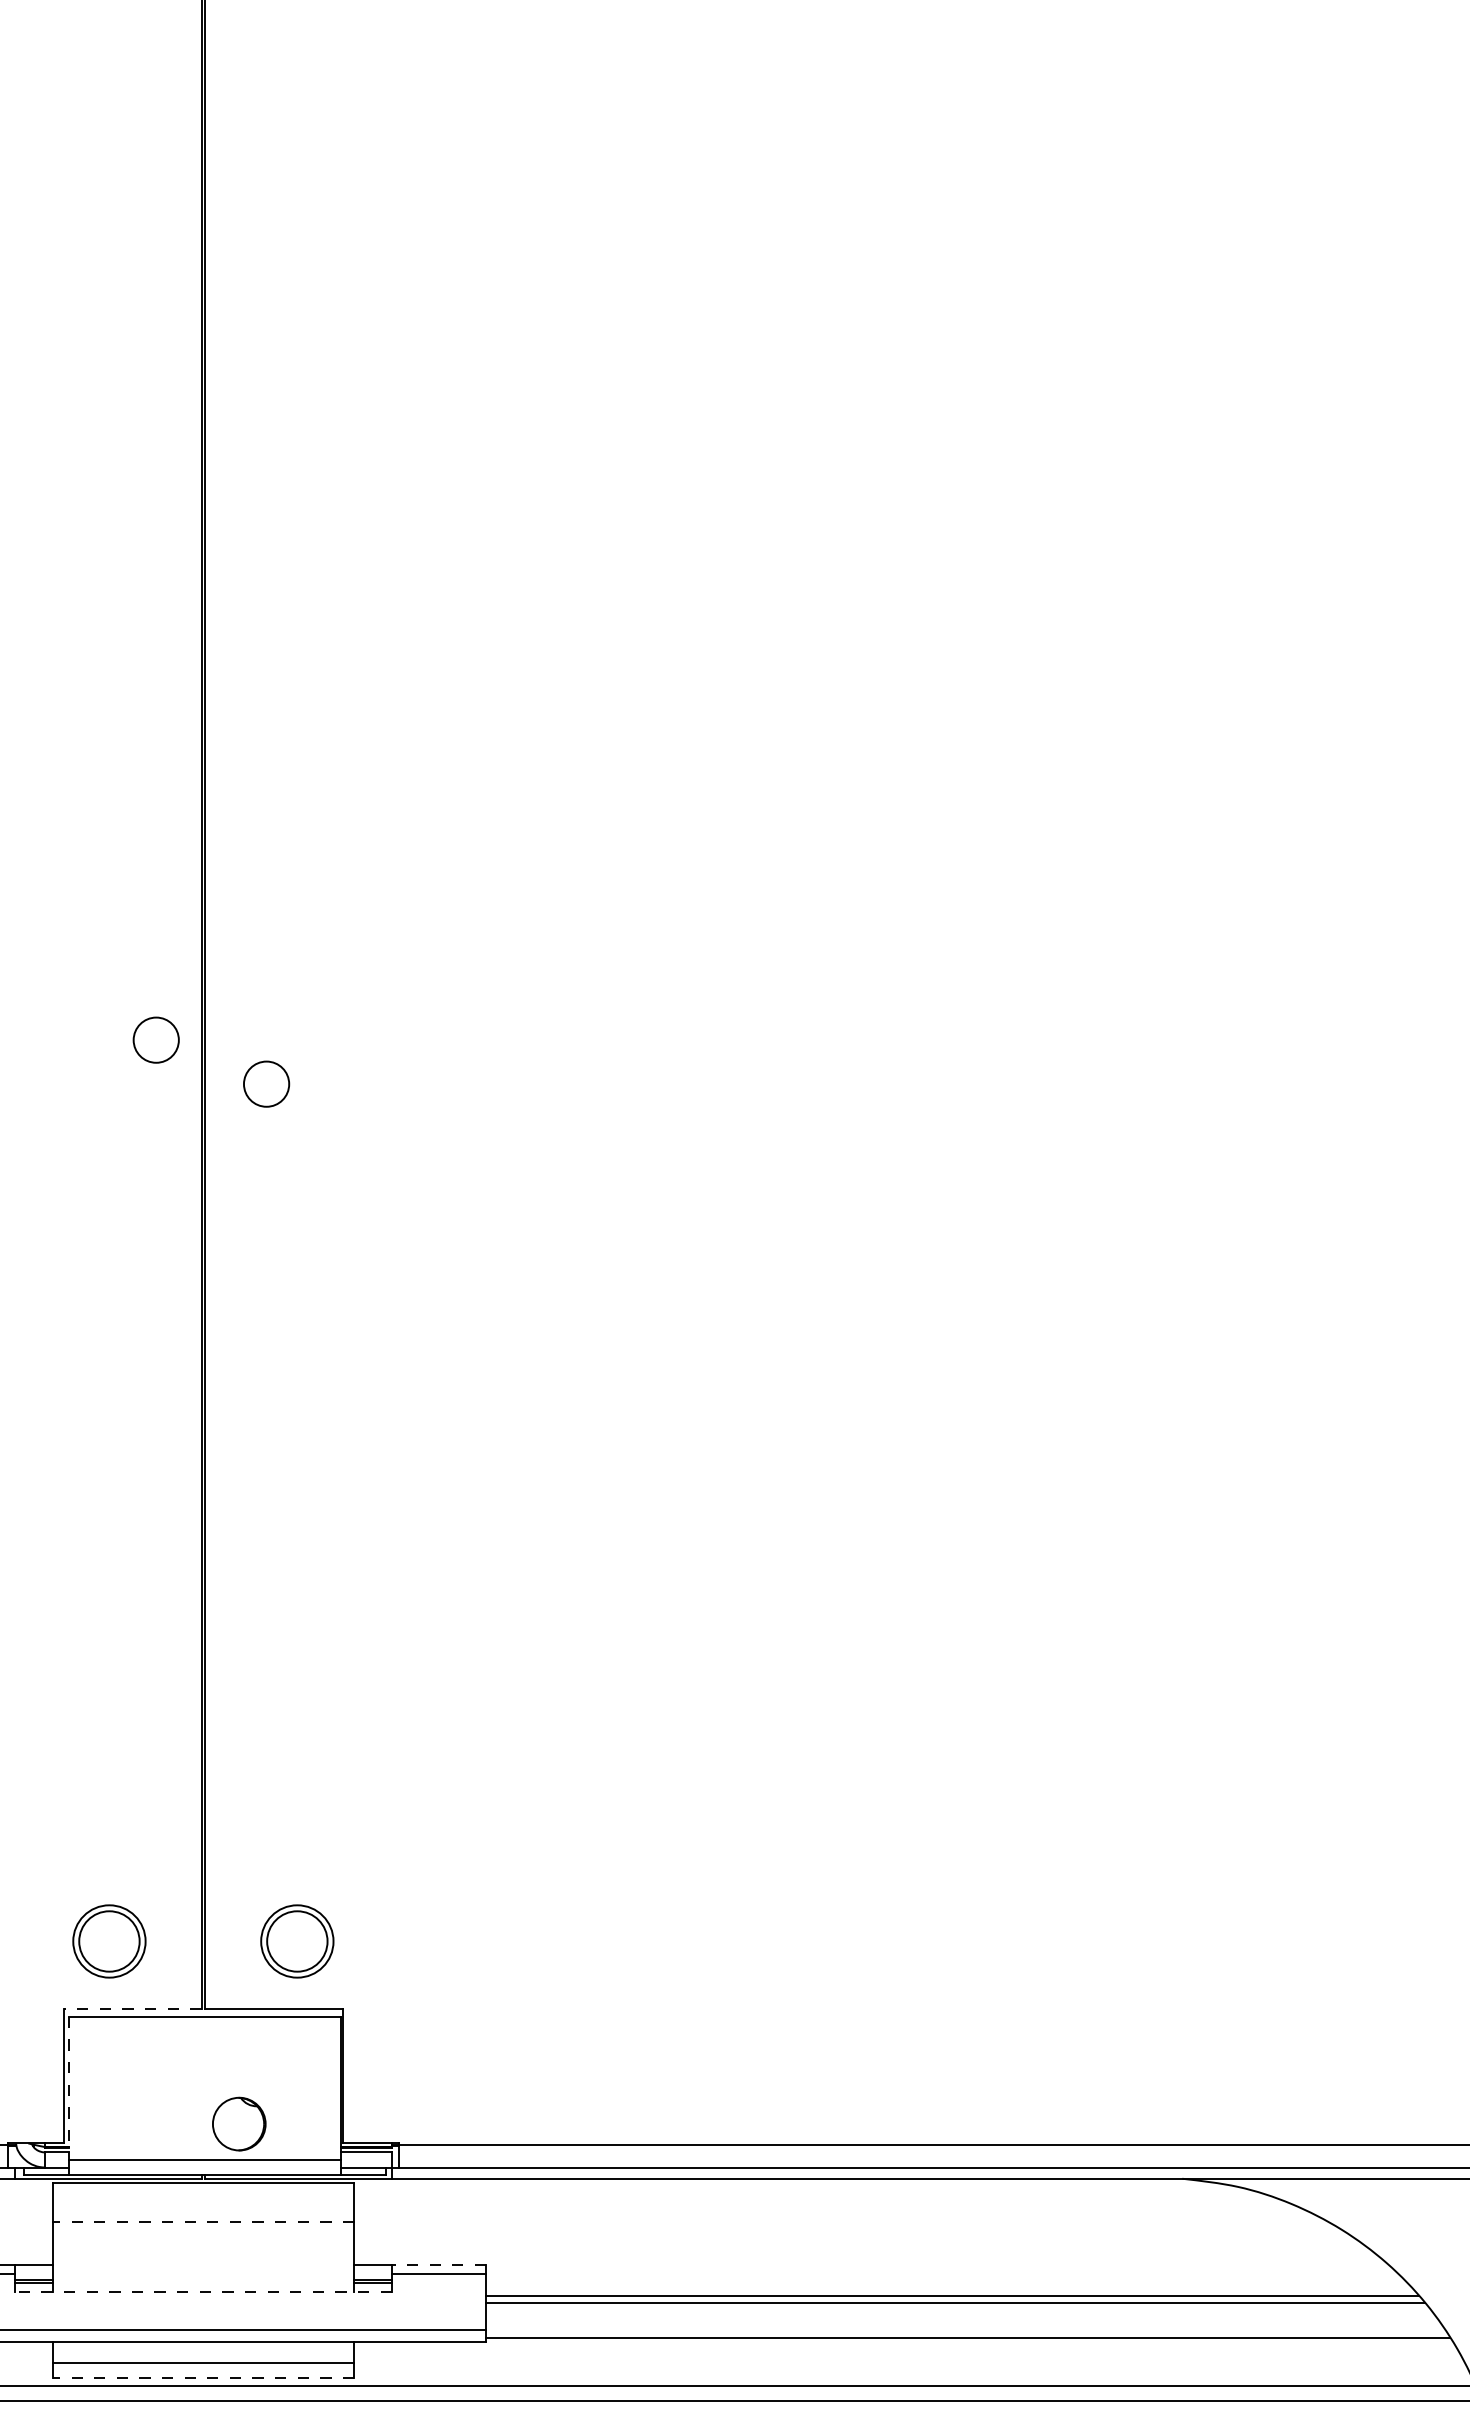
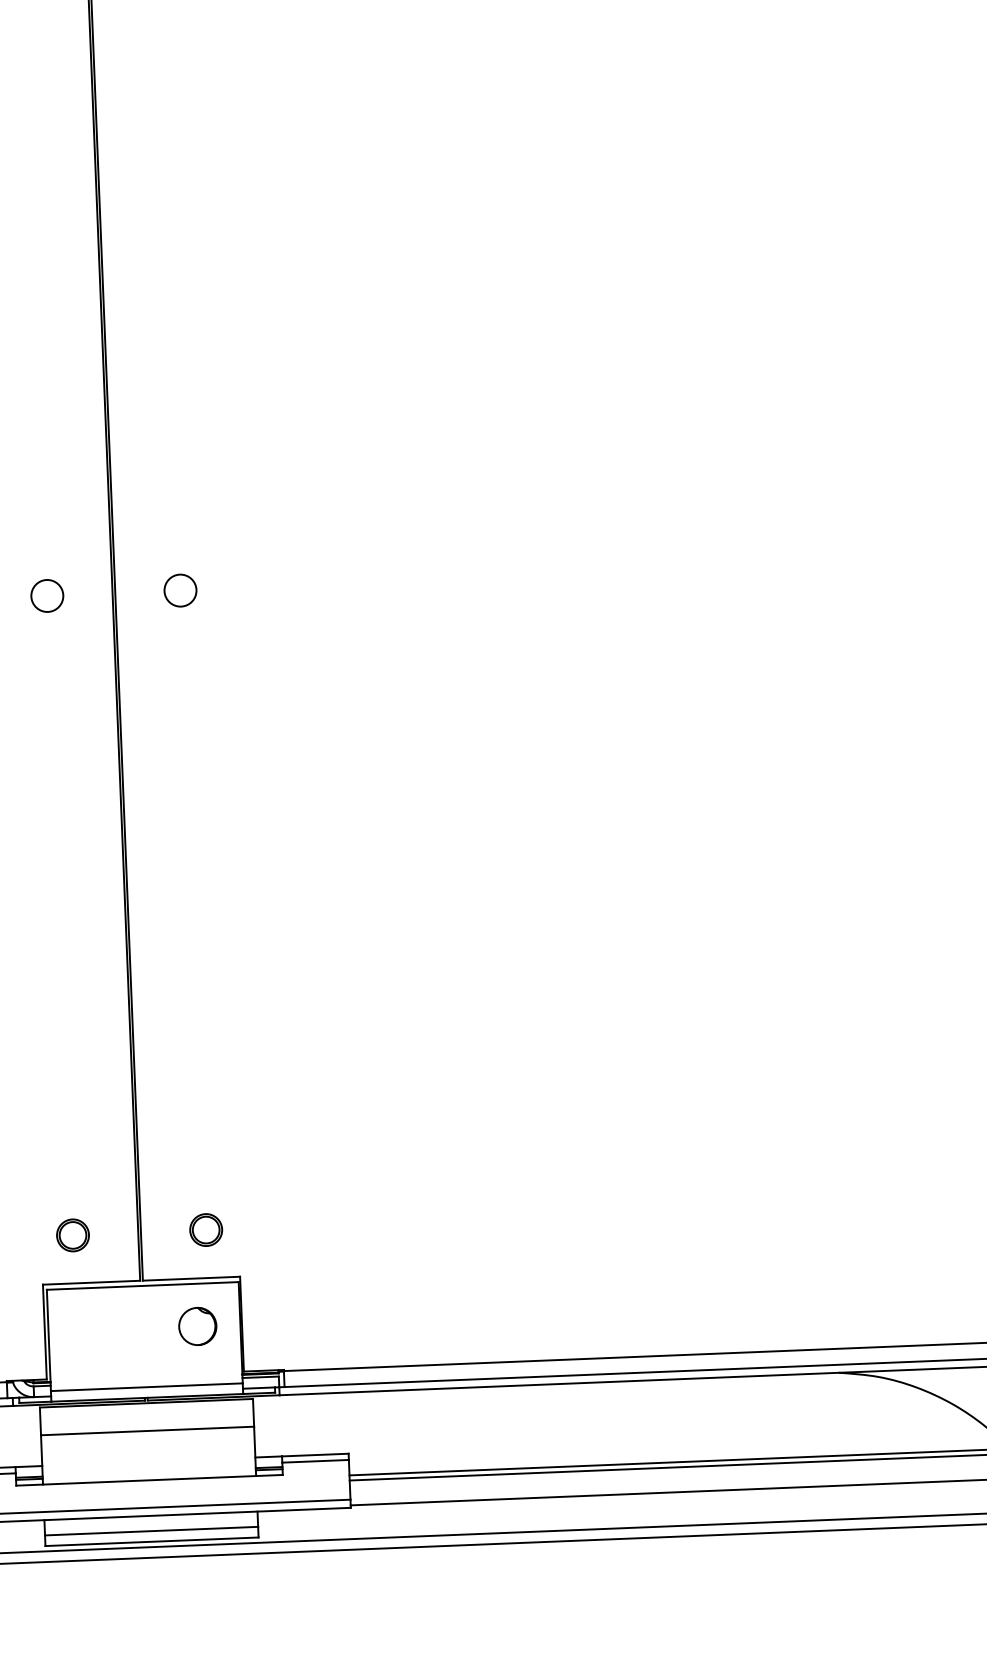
circle: (155, 1039) -> (46, 595), moved
circle: (266, 1083) -> (180, 590), moved
part: (108, 1941) -> (72, 1235), size x0.62
part: (297, 1941) -> (206, 1230), size x0.62
line: (132, 2009) -> (91, 1282), dashed -> solid
line: (69, 2088) -> (49, 1340), dashed -> solid
part: (239, 2123) -> (197, 1326), moved
line: (203, 2221) -> (147, 1430), dashed -> solid
line: (438, 2265) -> (315, 1455), dashed -> solid
line: (202, 2291) -> (148, 1480), dashed -> solid
line: (203, 2378) -> (152, 1541), dashed -> solid

